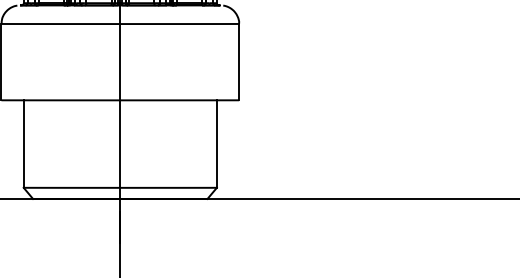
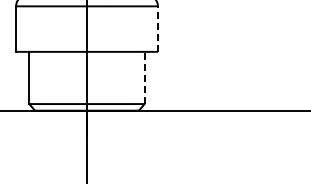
line: (238, 62) -> (157, 29), solid -> dashed
line: (216, 143) -> (144, 77), solid -> dashed

